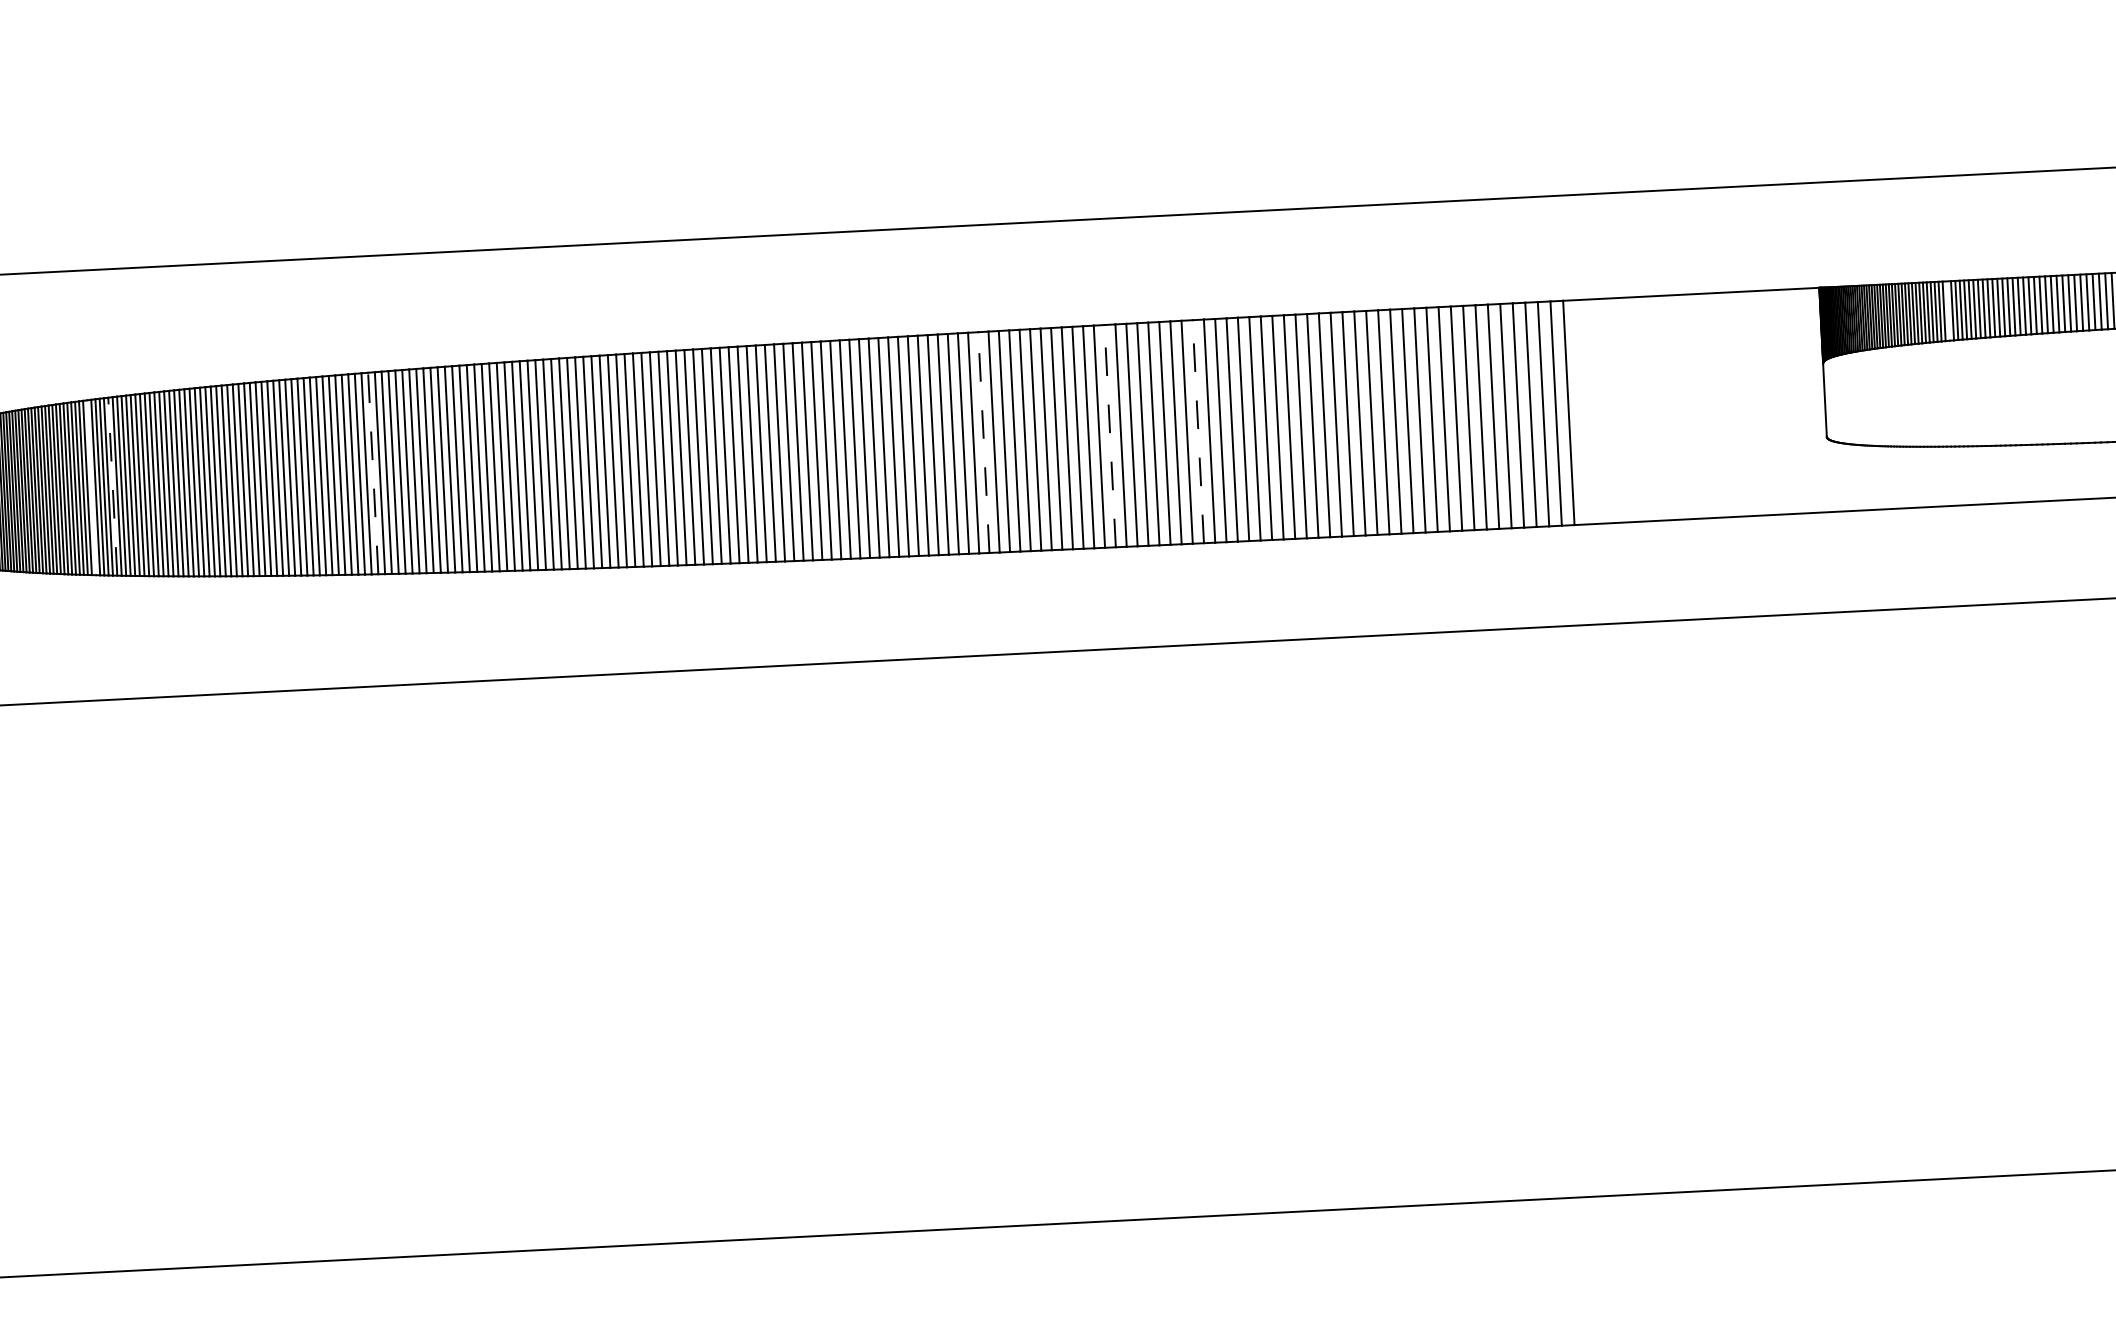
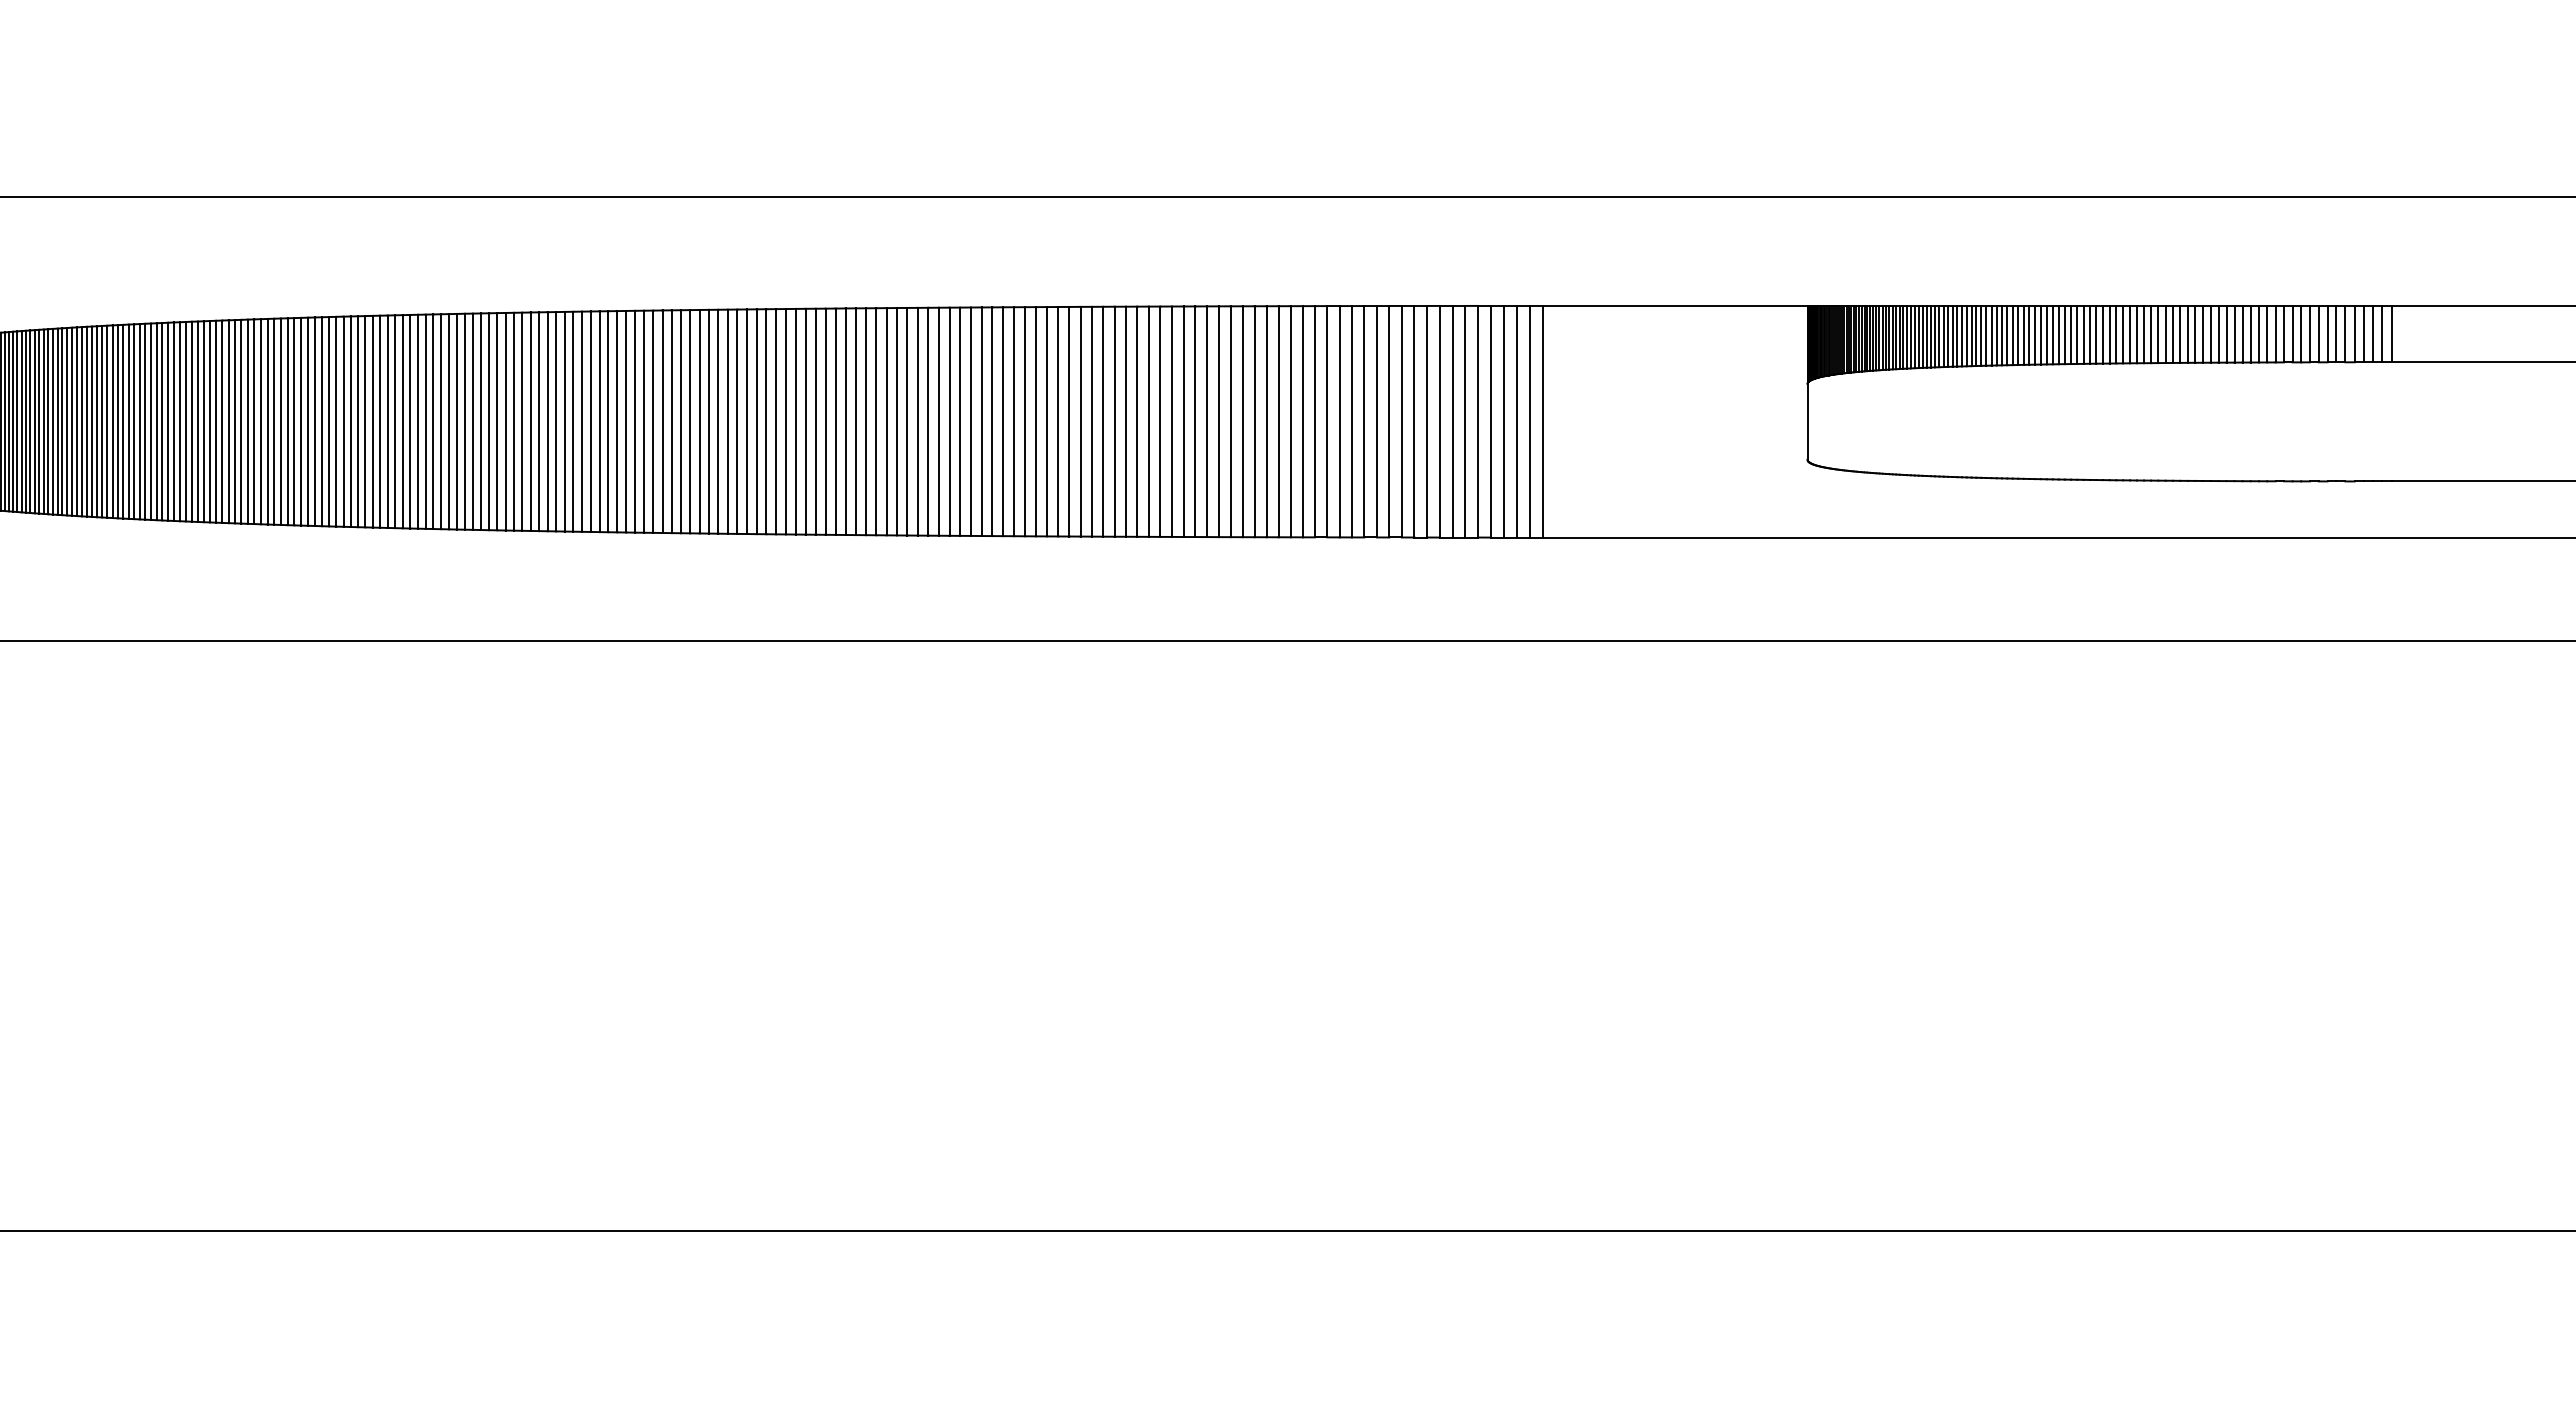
line: (1948, 310) -> (1939, 336), added
line: (1198, 431) -> (1160, 421), dashed -> solid
line: (1110, 435) -> (1069, 421), dashed -> solid
line: (983, 442) -> (938, 421), dashed -> solid
line: (373, 473) -> (308, 421), dashed -> solid
line: (113, 486) -> (39, 421), dashed -> solid
line: (91, 487) -> (17, 421), added

